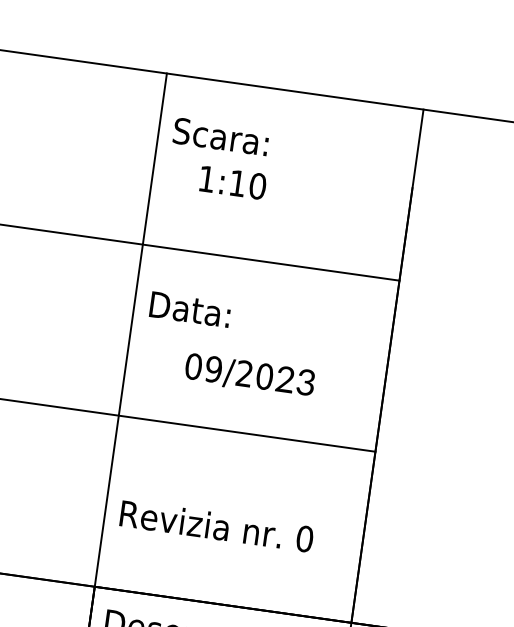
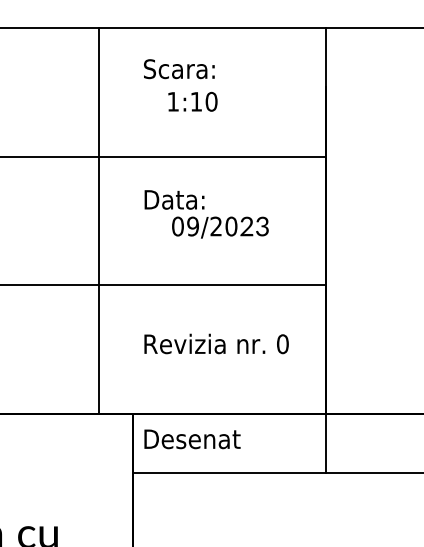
line: (130, 330) -> (98, 221), moved
text: (250, 375) -> (220, 227), moved
text: (216, 525) -> (216, 343), moved

